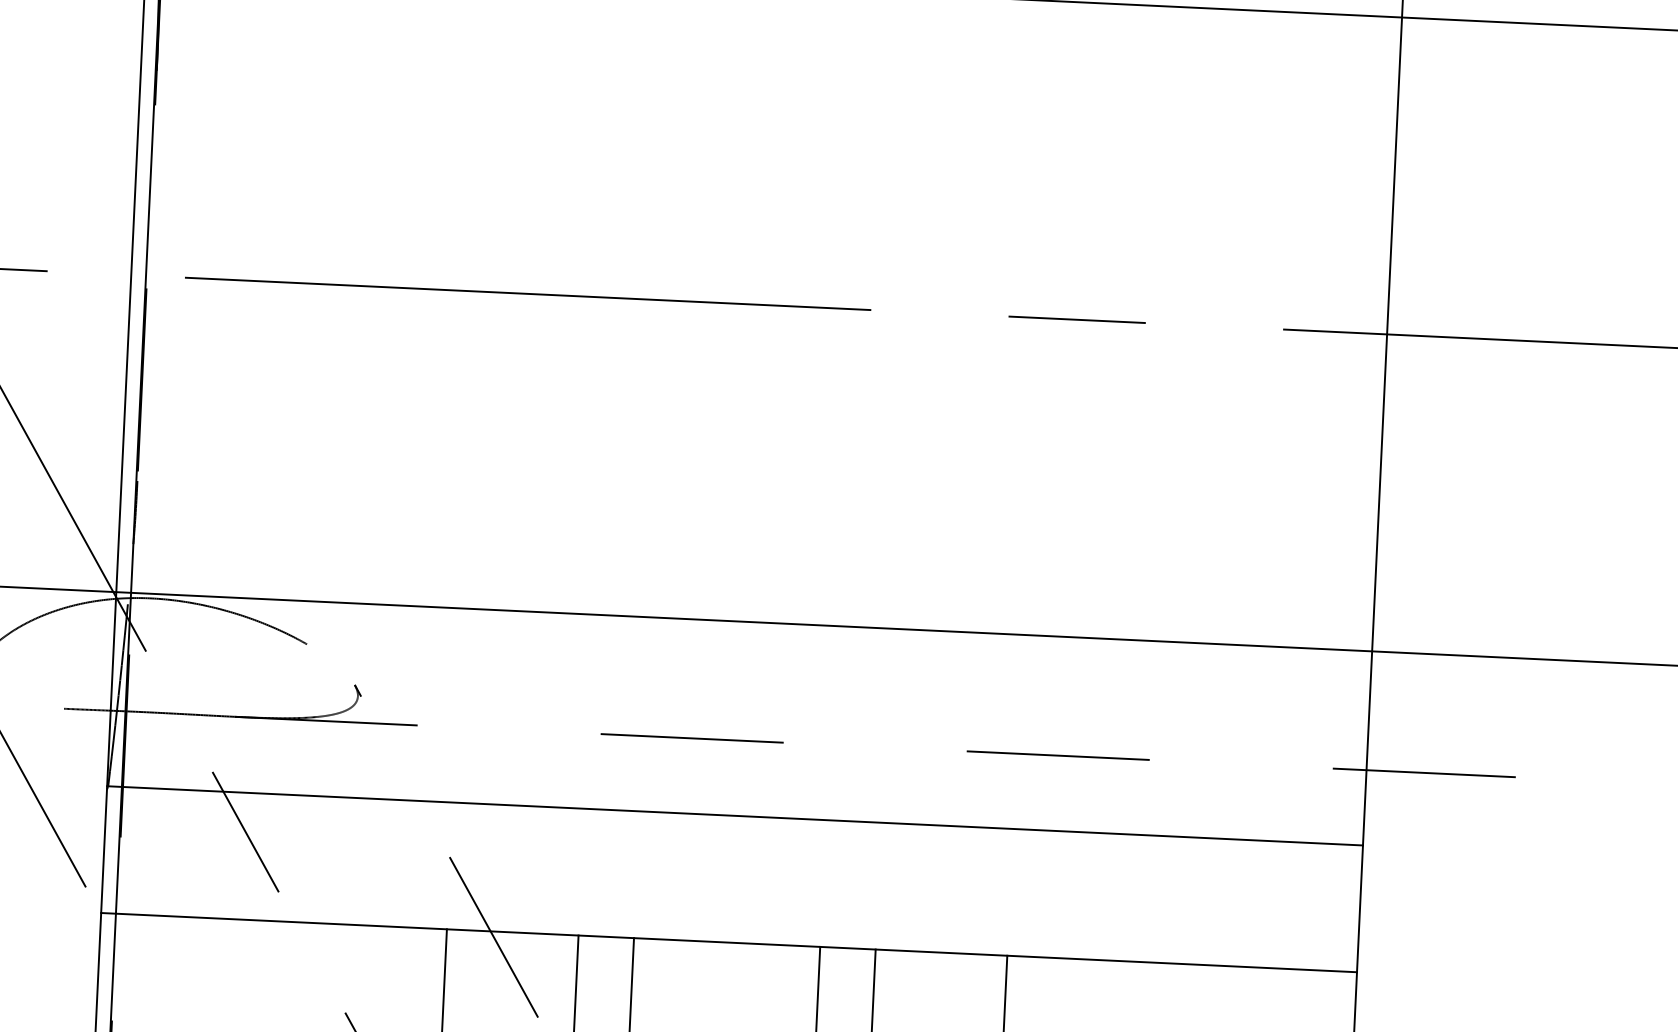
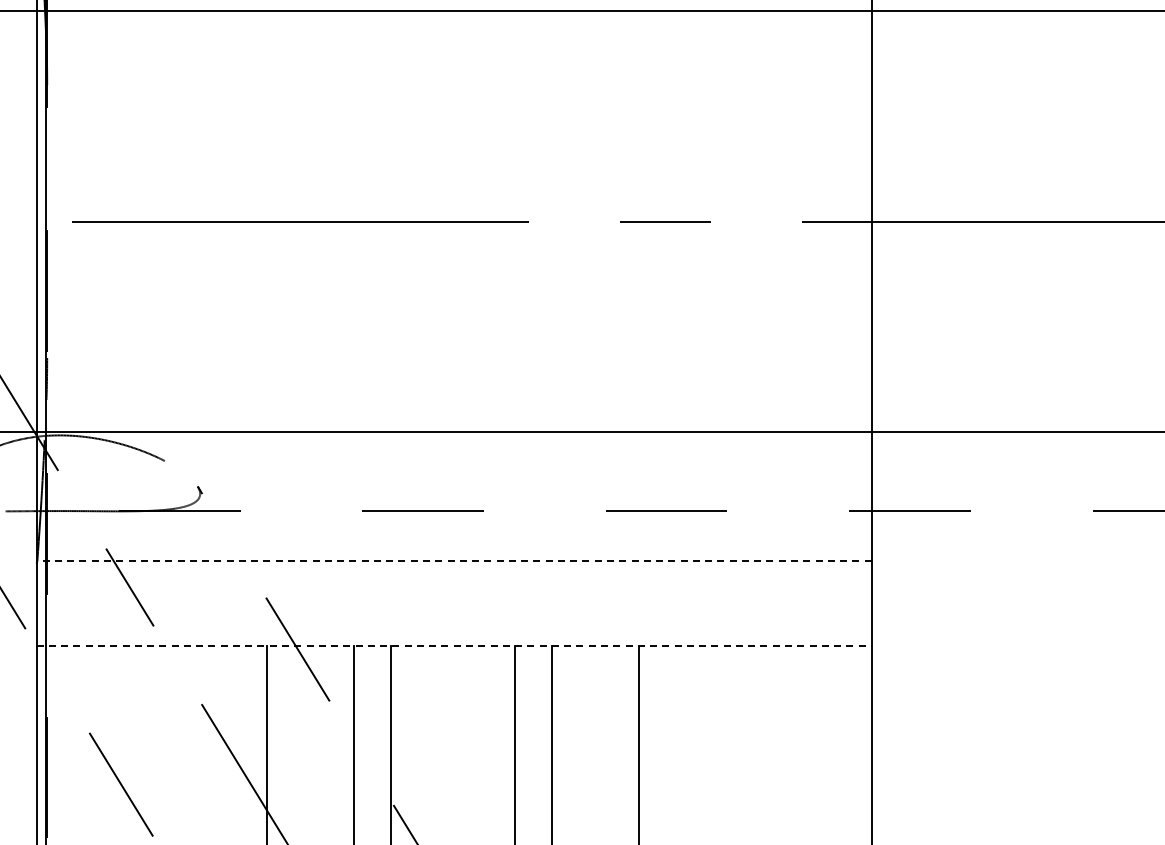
line: (734, 815) -> (453, 561), solid -> dashed
line: (729, 942) -> (454, 645), solid -> dashed

